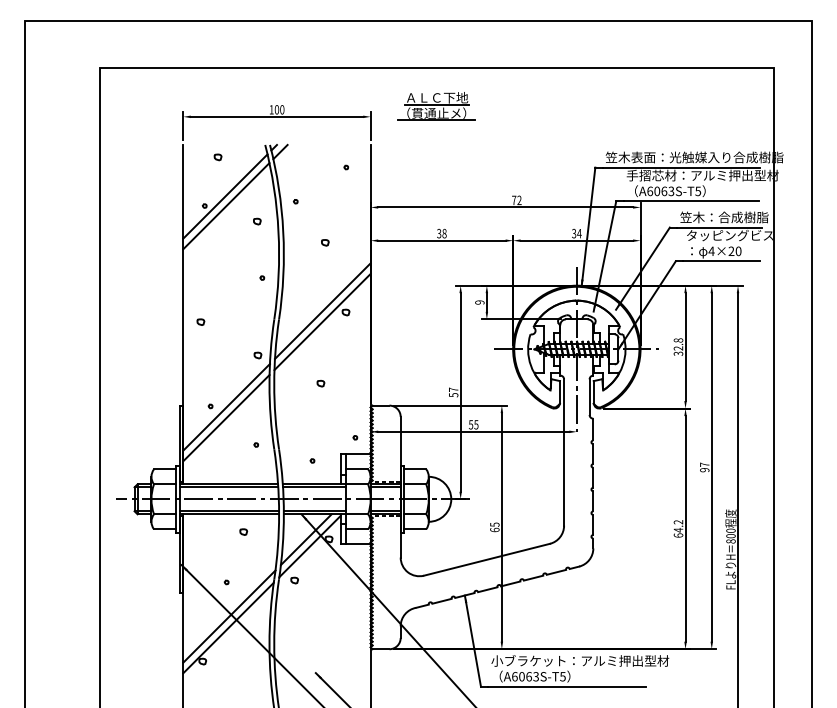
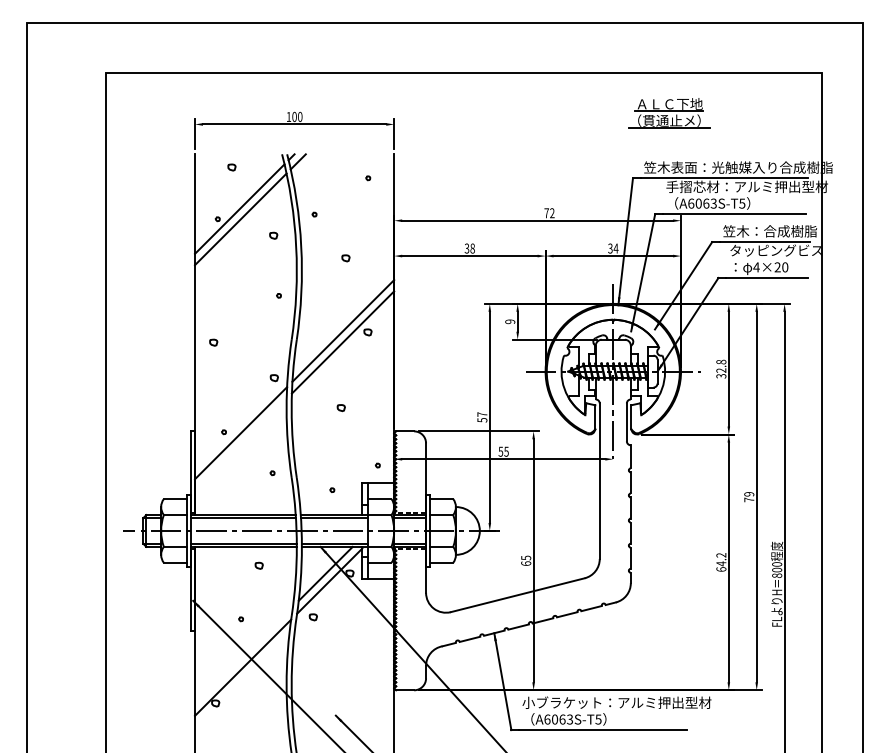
part: (436, 106) -> (669, 113), moved
line: (226, 417) -> (240, 444), removed
text: (704, 467) -> (749, 497), 97 -> 79
line: (229, 616) -> (244, 655), removed

